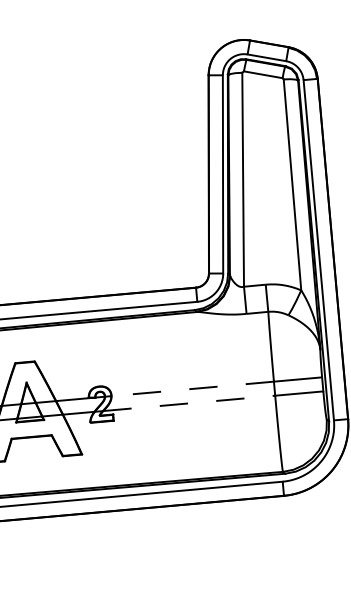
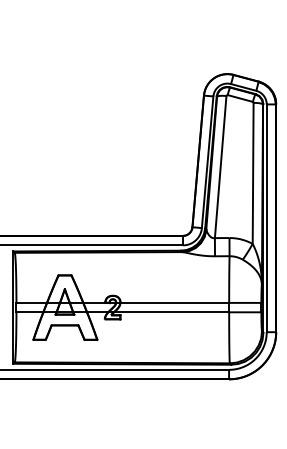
line: (192, 388) -> (174, 302), dashed -> solid
line: (190, 403) -> (172, 312), dashed -> solid

